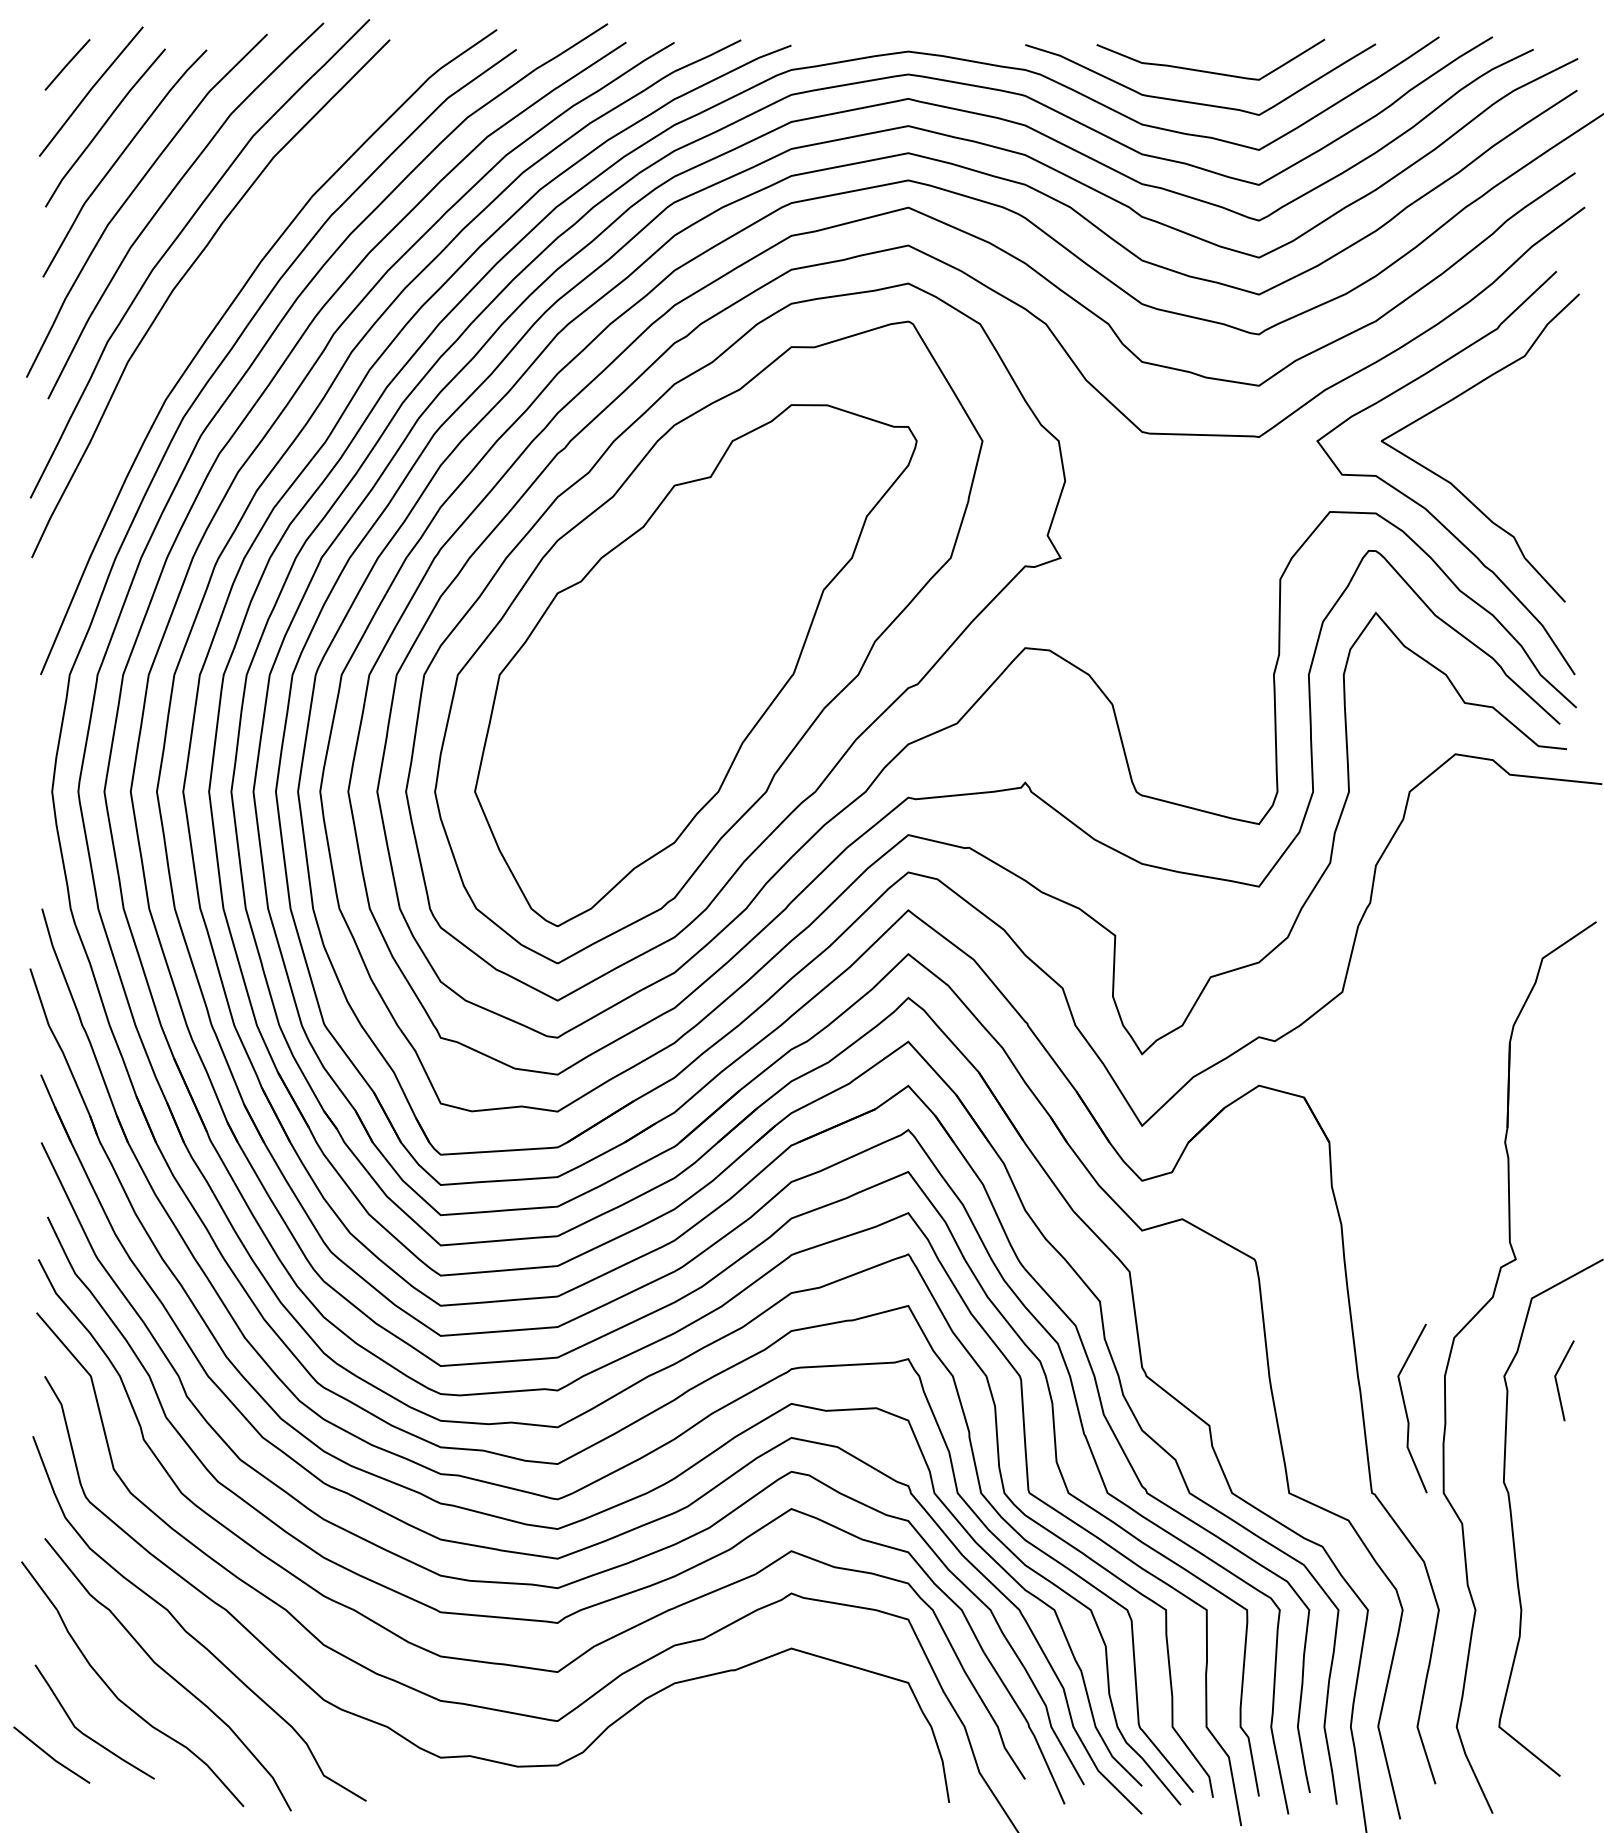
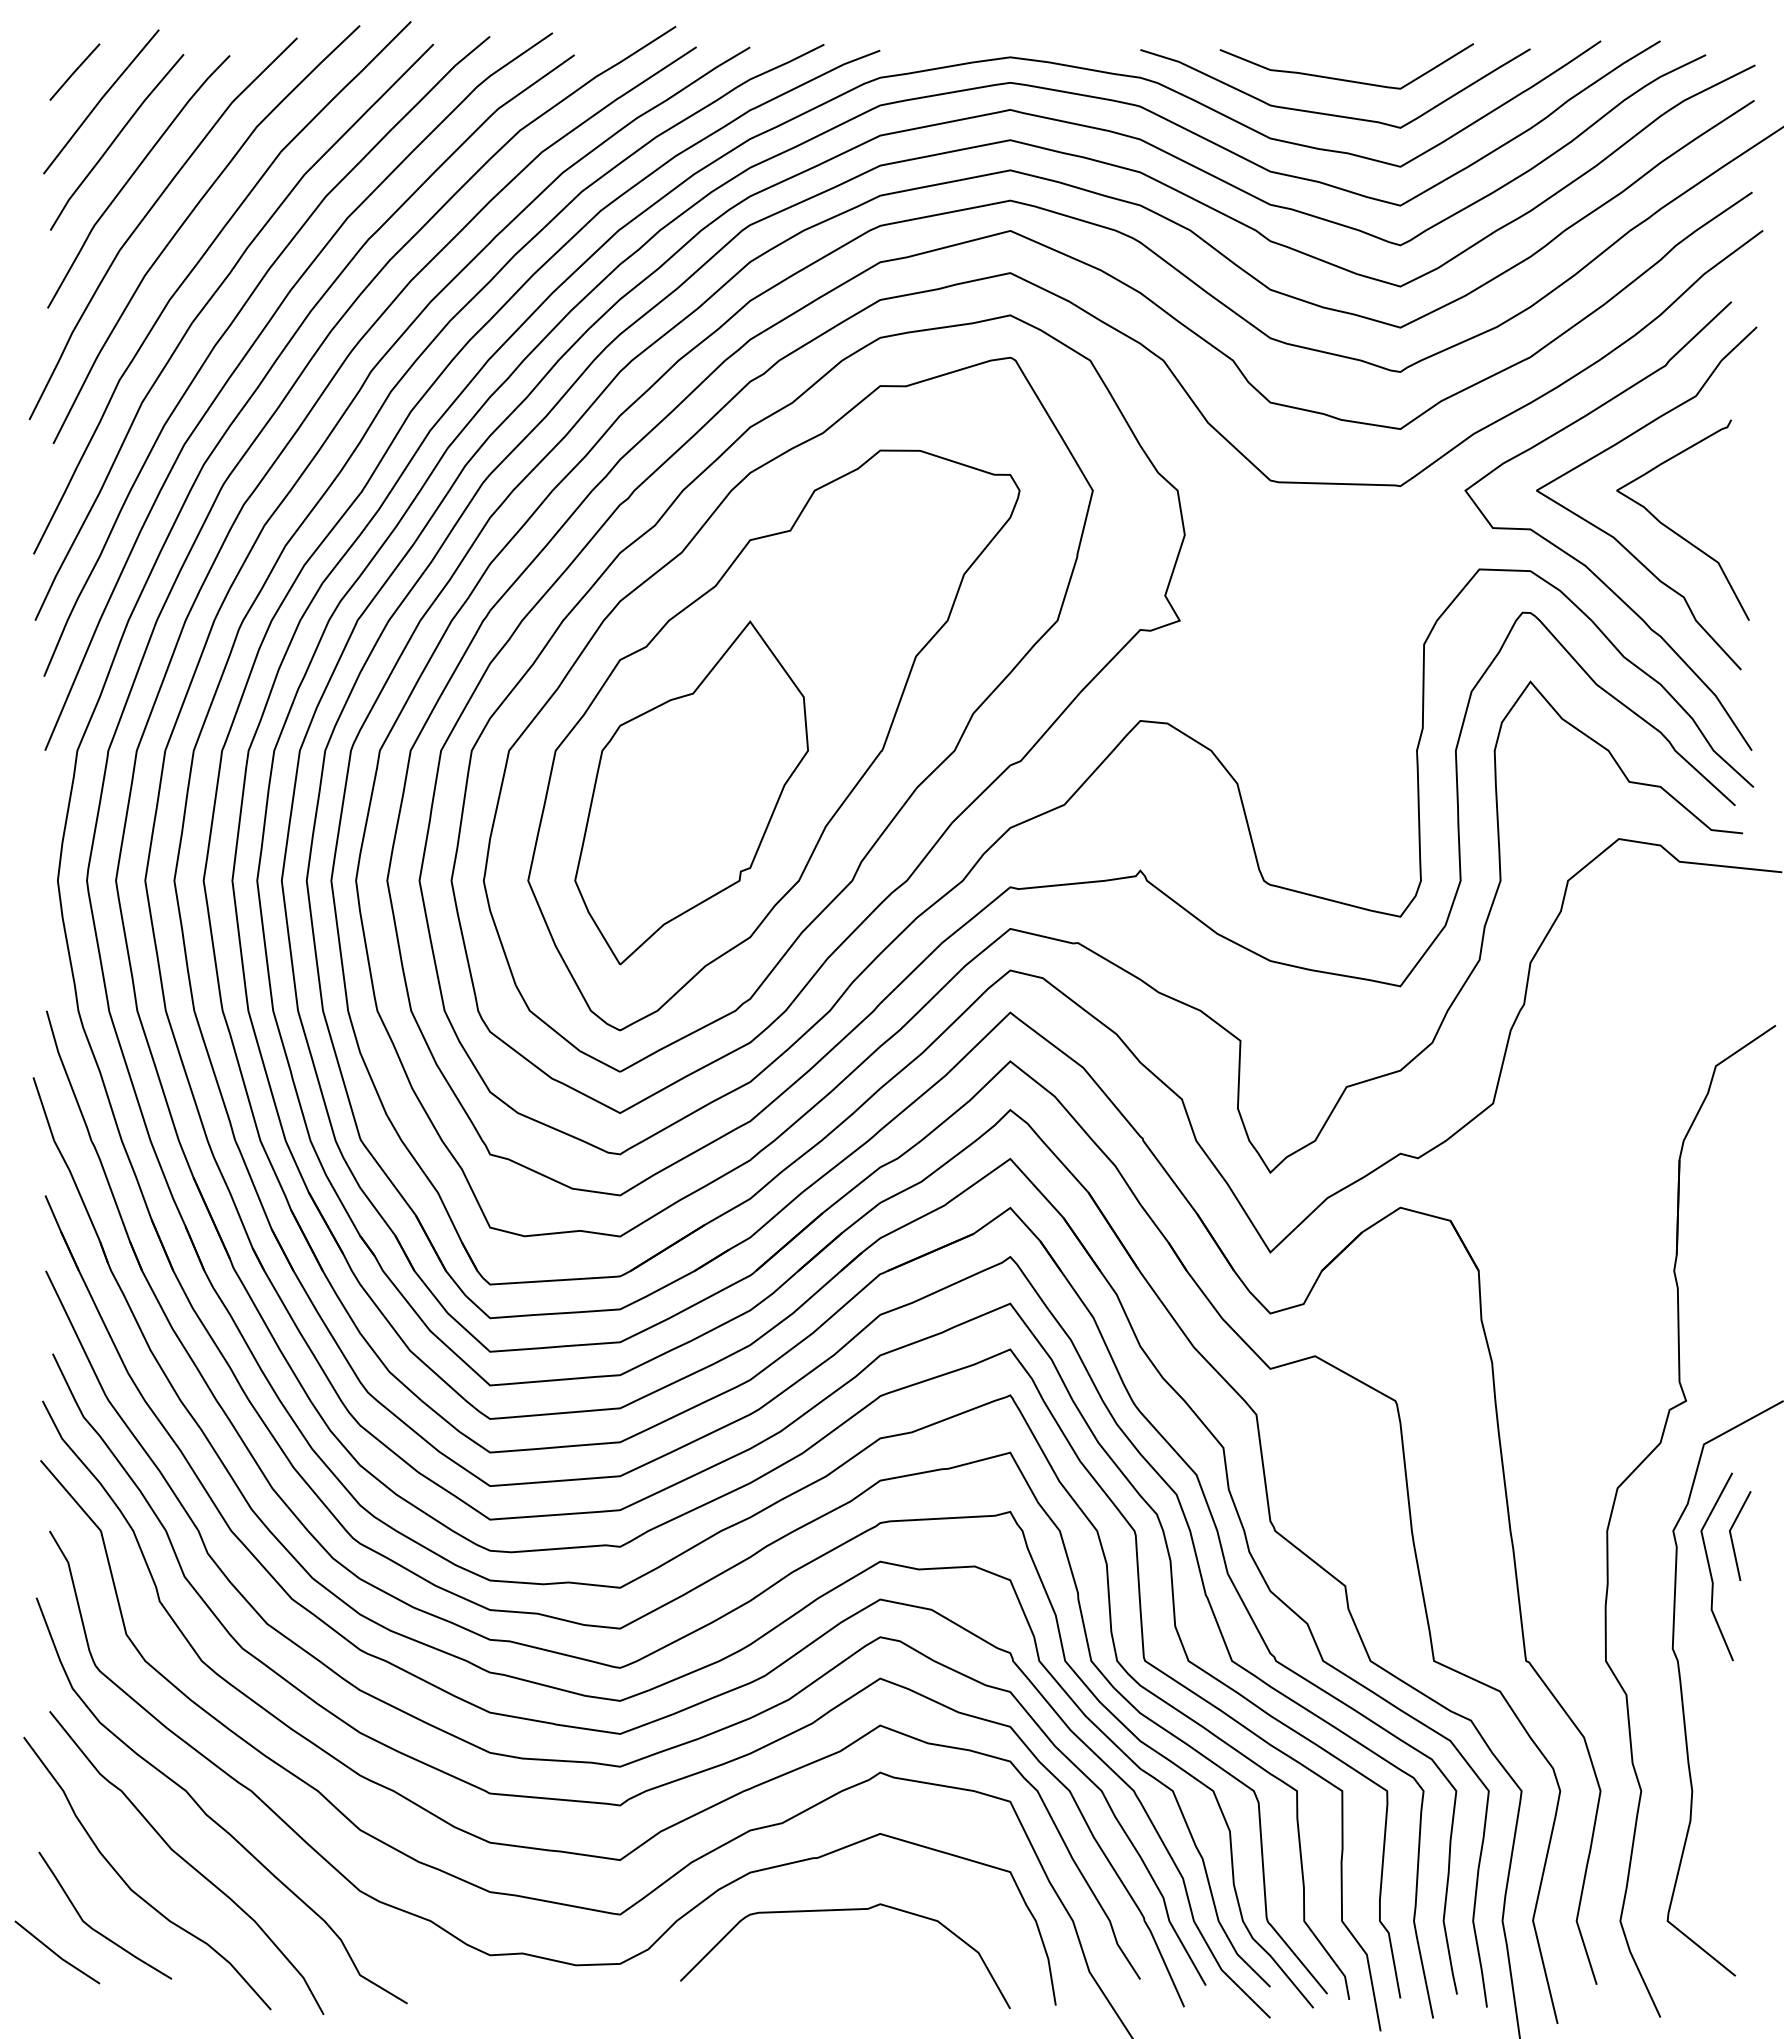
curve: (206, 295) -> (229, 328), added
curve: (1506, 477) -> (1675, 531), added
part: (621, 712) -> (691, 792), added
line: (1406, 1408) -> (1710, 1566), moved
curve: (760, 1717) -> (845, 1910), added

